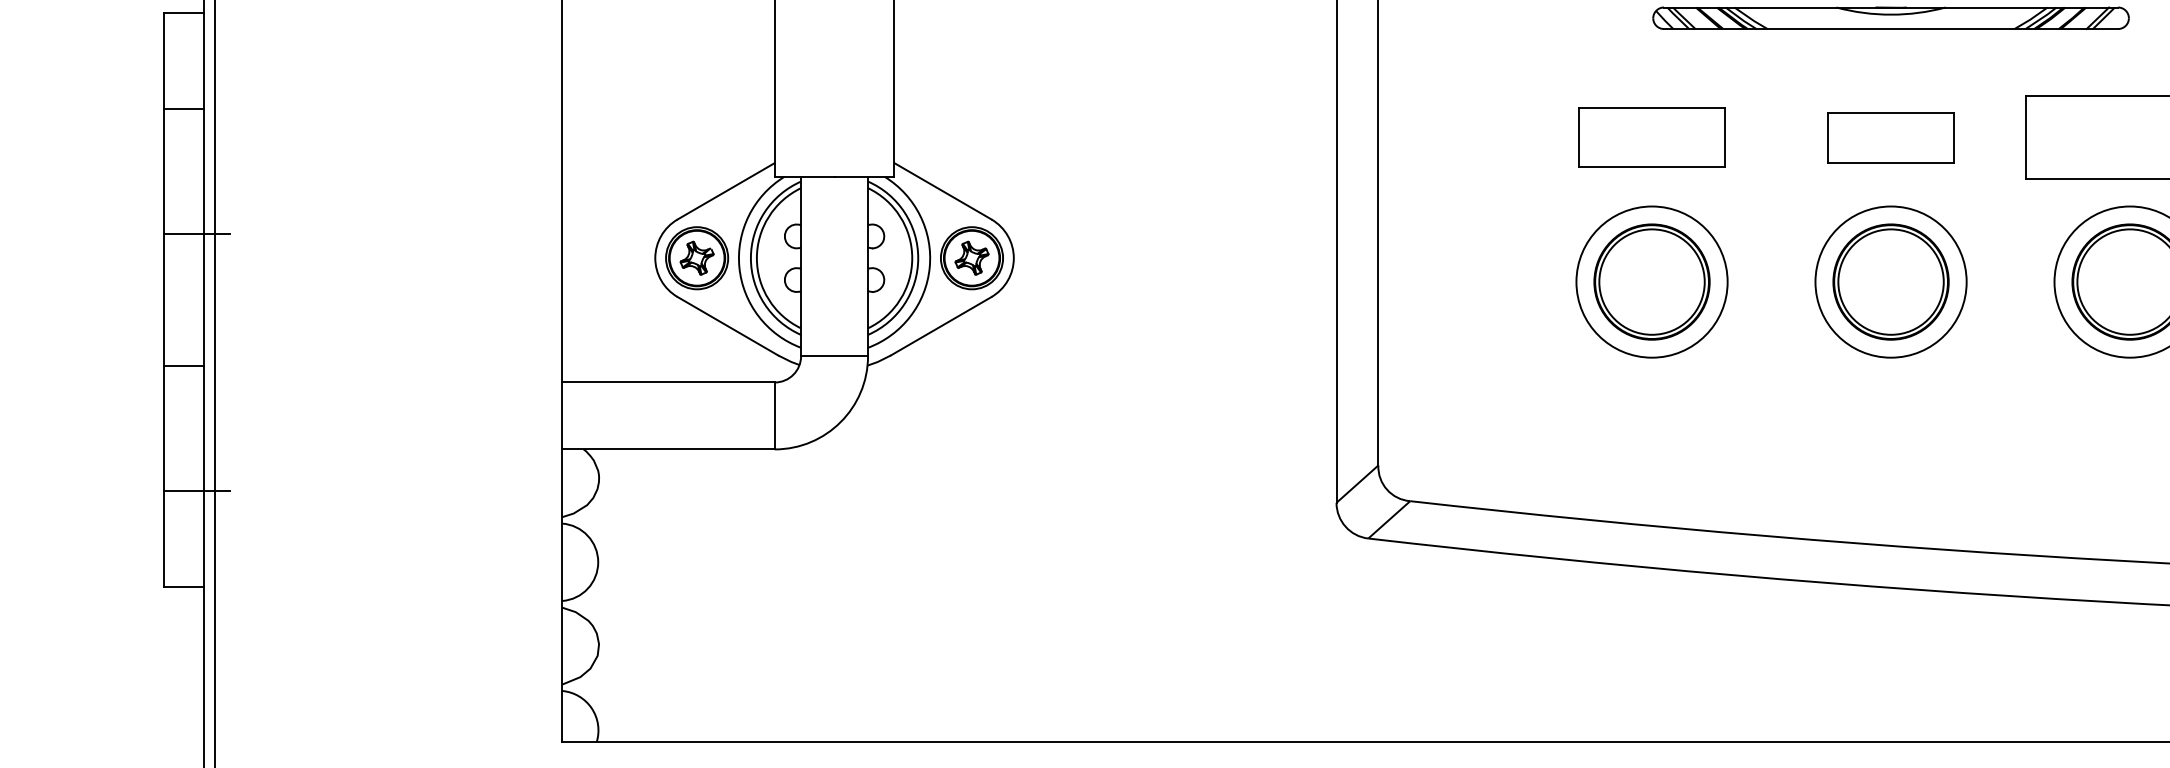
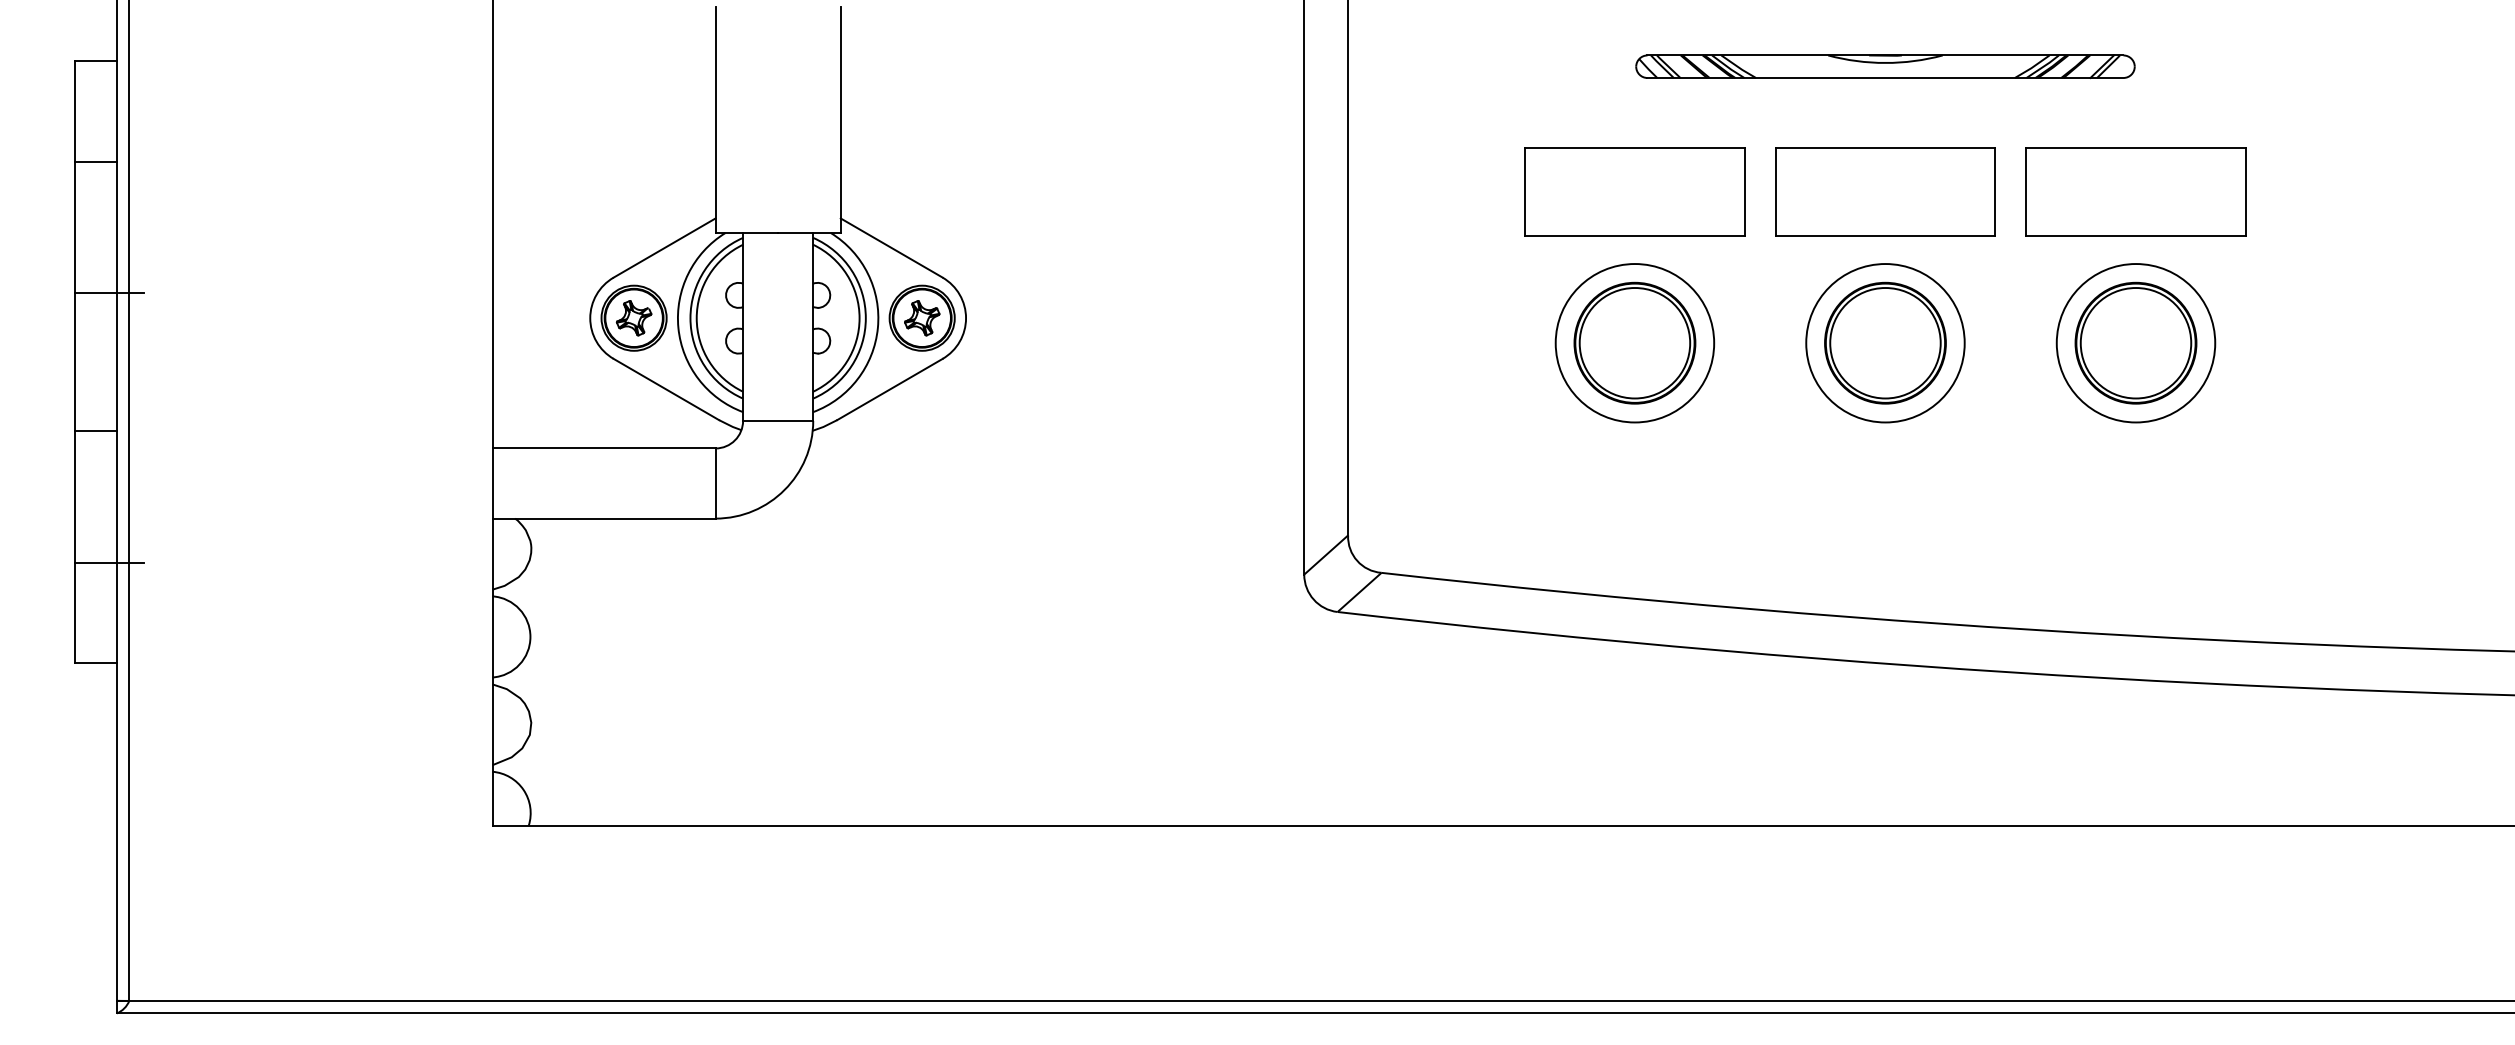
part: (1651, 137) -> (1634, 191), size x1.43
part: (1891, 137) -> (1885, 191), size x1.67

